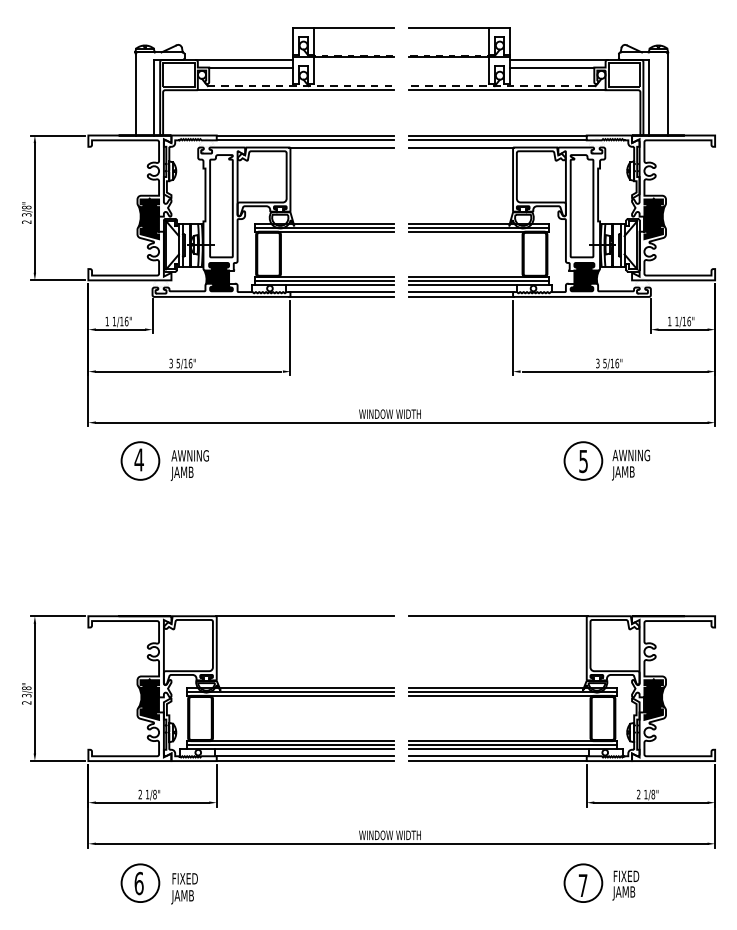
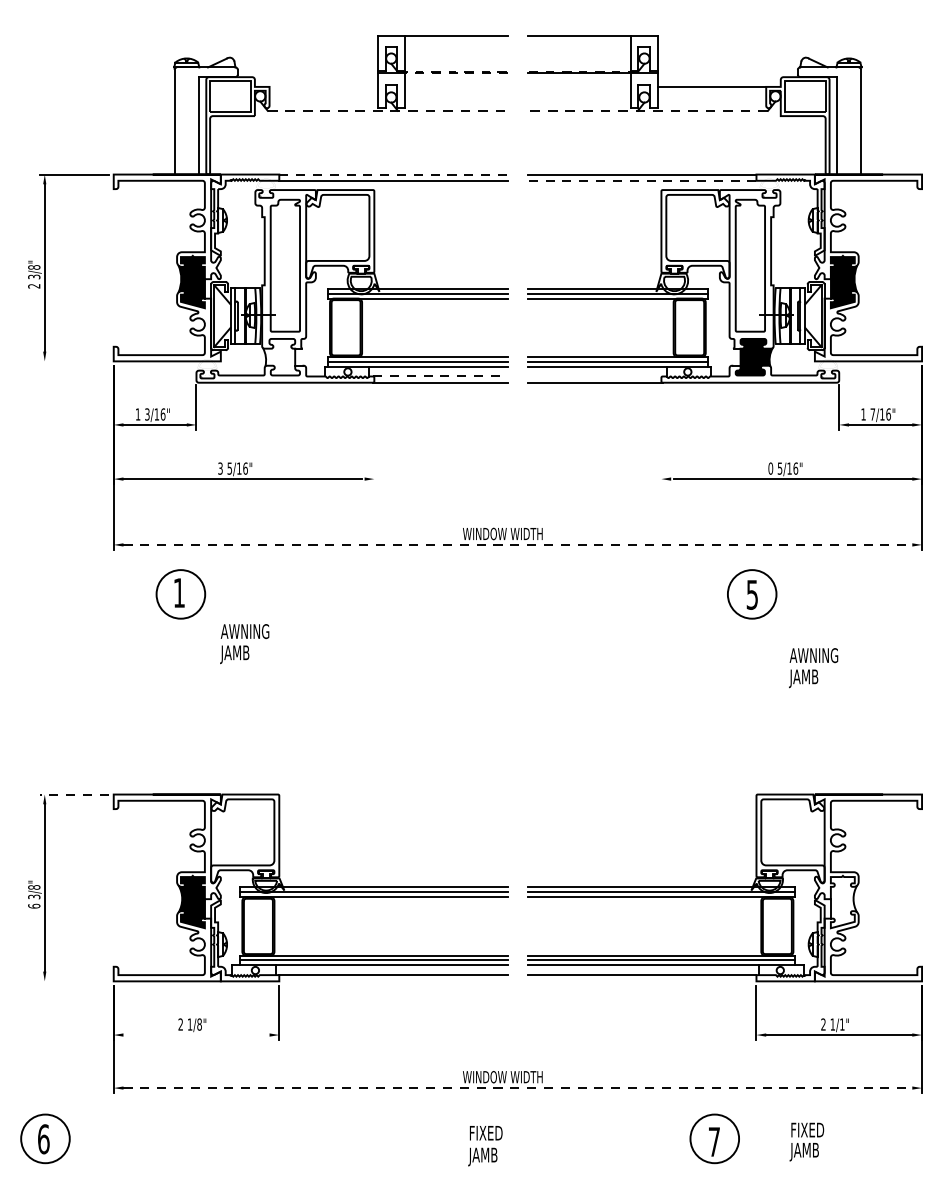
line: (354, 56) -> (456, 72), solid -> dashed
line: (244, 60) -> (315, 77), removed
line: (558, 60) -> (720, 77), removed
line: (251, 67) -> (324, 86), removed
line: (295, 90) -> (380, 116), removed
line: (507, 90) -> (654, 116), removed
line: (305, 135) -> (393, 174), solid -> dashed
line: (498, 140) -> (642, 180), solid -> dashed
line: (341, 147) -> (440, 190), removed
line: (461, 147) -> (594, 190), removed
fill: (218, 276) -> (281, 356), removed
line: (57, 280) -> (73, 361), removed
line: (342, 292) -> (441, 377), solid -> dashed
line: (461, 292) -> (594, 377), removed
text: (114, 321) -> (147, 414), 1/16" -> 3/16"
text: (676, 321) -> (872, 414), 1/16" -> 7/16"
line: (290, 337) -> (374, 435), removed
line: (513, 337) -> (662, 435), removed
text: (597, 363) -> (770, 468), 3 -> 0
line: (401, 422) -> (517, 544), solid -> dashed
text: (138, 459) -> (178, 592), 4 -> 1
text: (631, 464) -> (814, 667), moved
text: (189, 465) -> (244, 643), moved
line: (57, 616) -> (73, 794), solid -> dashed
line: (304, 616) -> (392, 794), removed
line: (498, 616) -> (642, 794), removed
fill: (654, 699) -> (843, 901), removed
text: (26, 702) -> (33, 905), 2 -> 6
line: (57, 761) -> (73, 981), removed
line: (305, 761) -> (393, 981), removed
line: (497, 761) -> (641, 981), removed
text: (653, 794) -> (842, 1024), 1/8" -> 1/1"
line: (152, 802) -> (196, 1034), removed
line: (401, 843) -> (517, 1087), solid -> dashed
part: (140, 882) -> (45, 1137), moved
part: (583, 882) -> (714, 1137), moved
text: (184, 888) -> (485, 1145), moved

